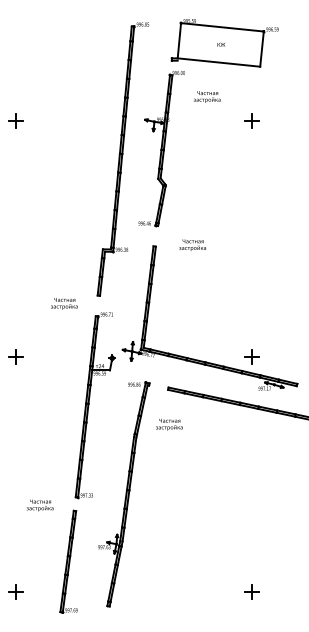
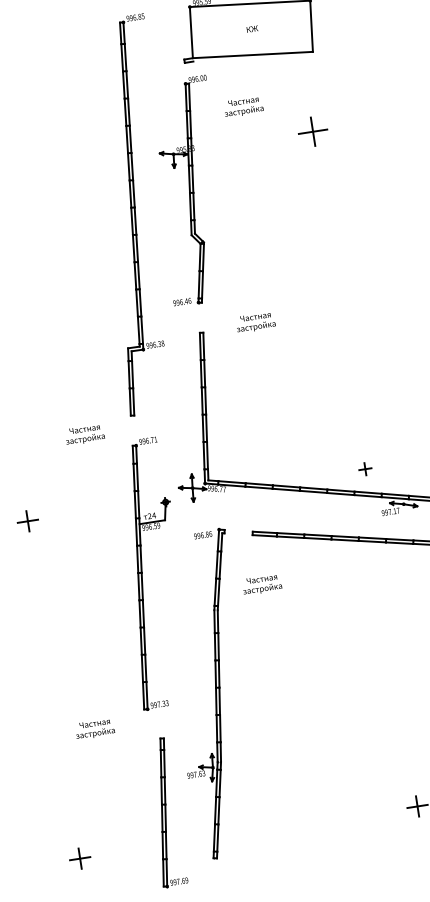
part: (251, 120) -> (312, 130), size x1.4
part: (251, 356) -> (364, 468), size x0.6
part: (68, 561) -> (164, 812), moved

